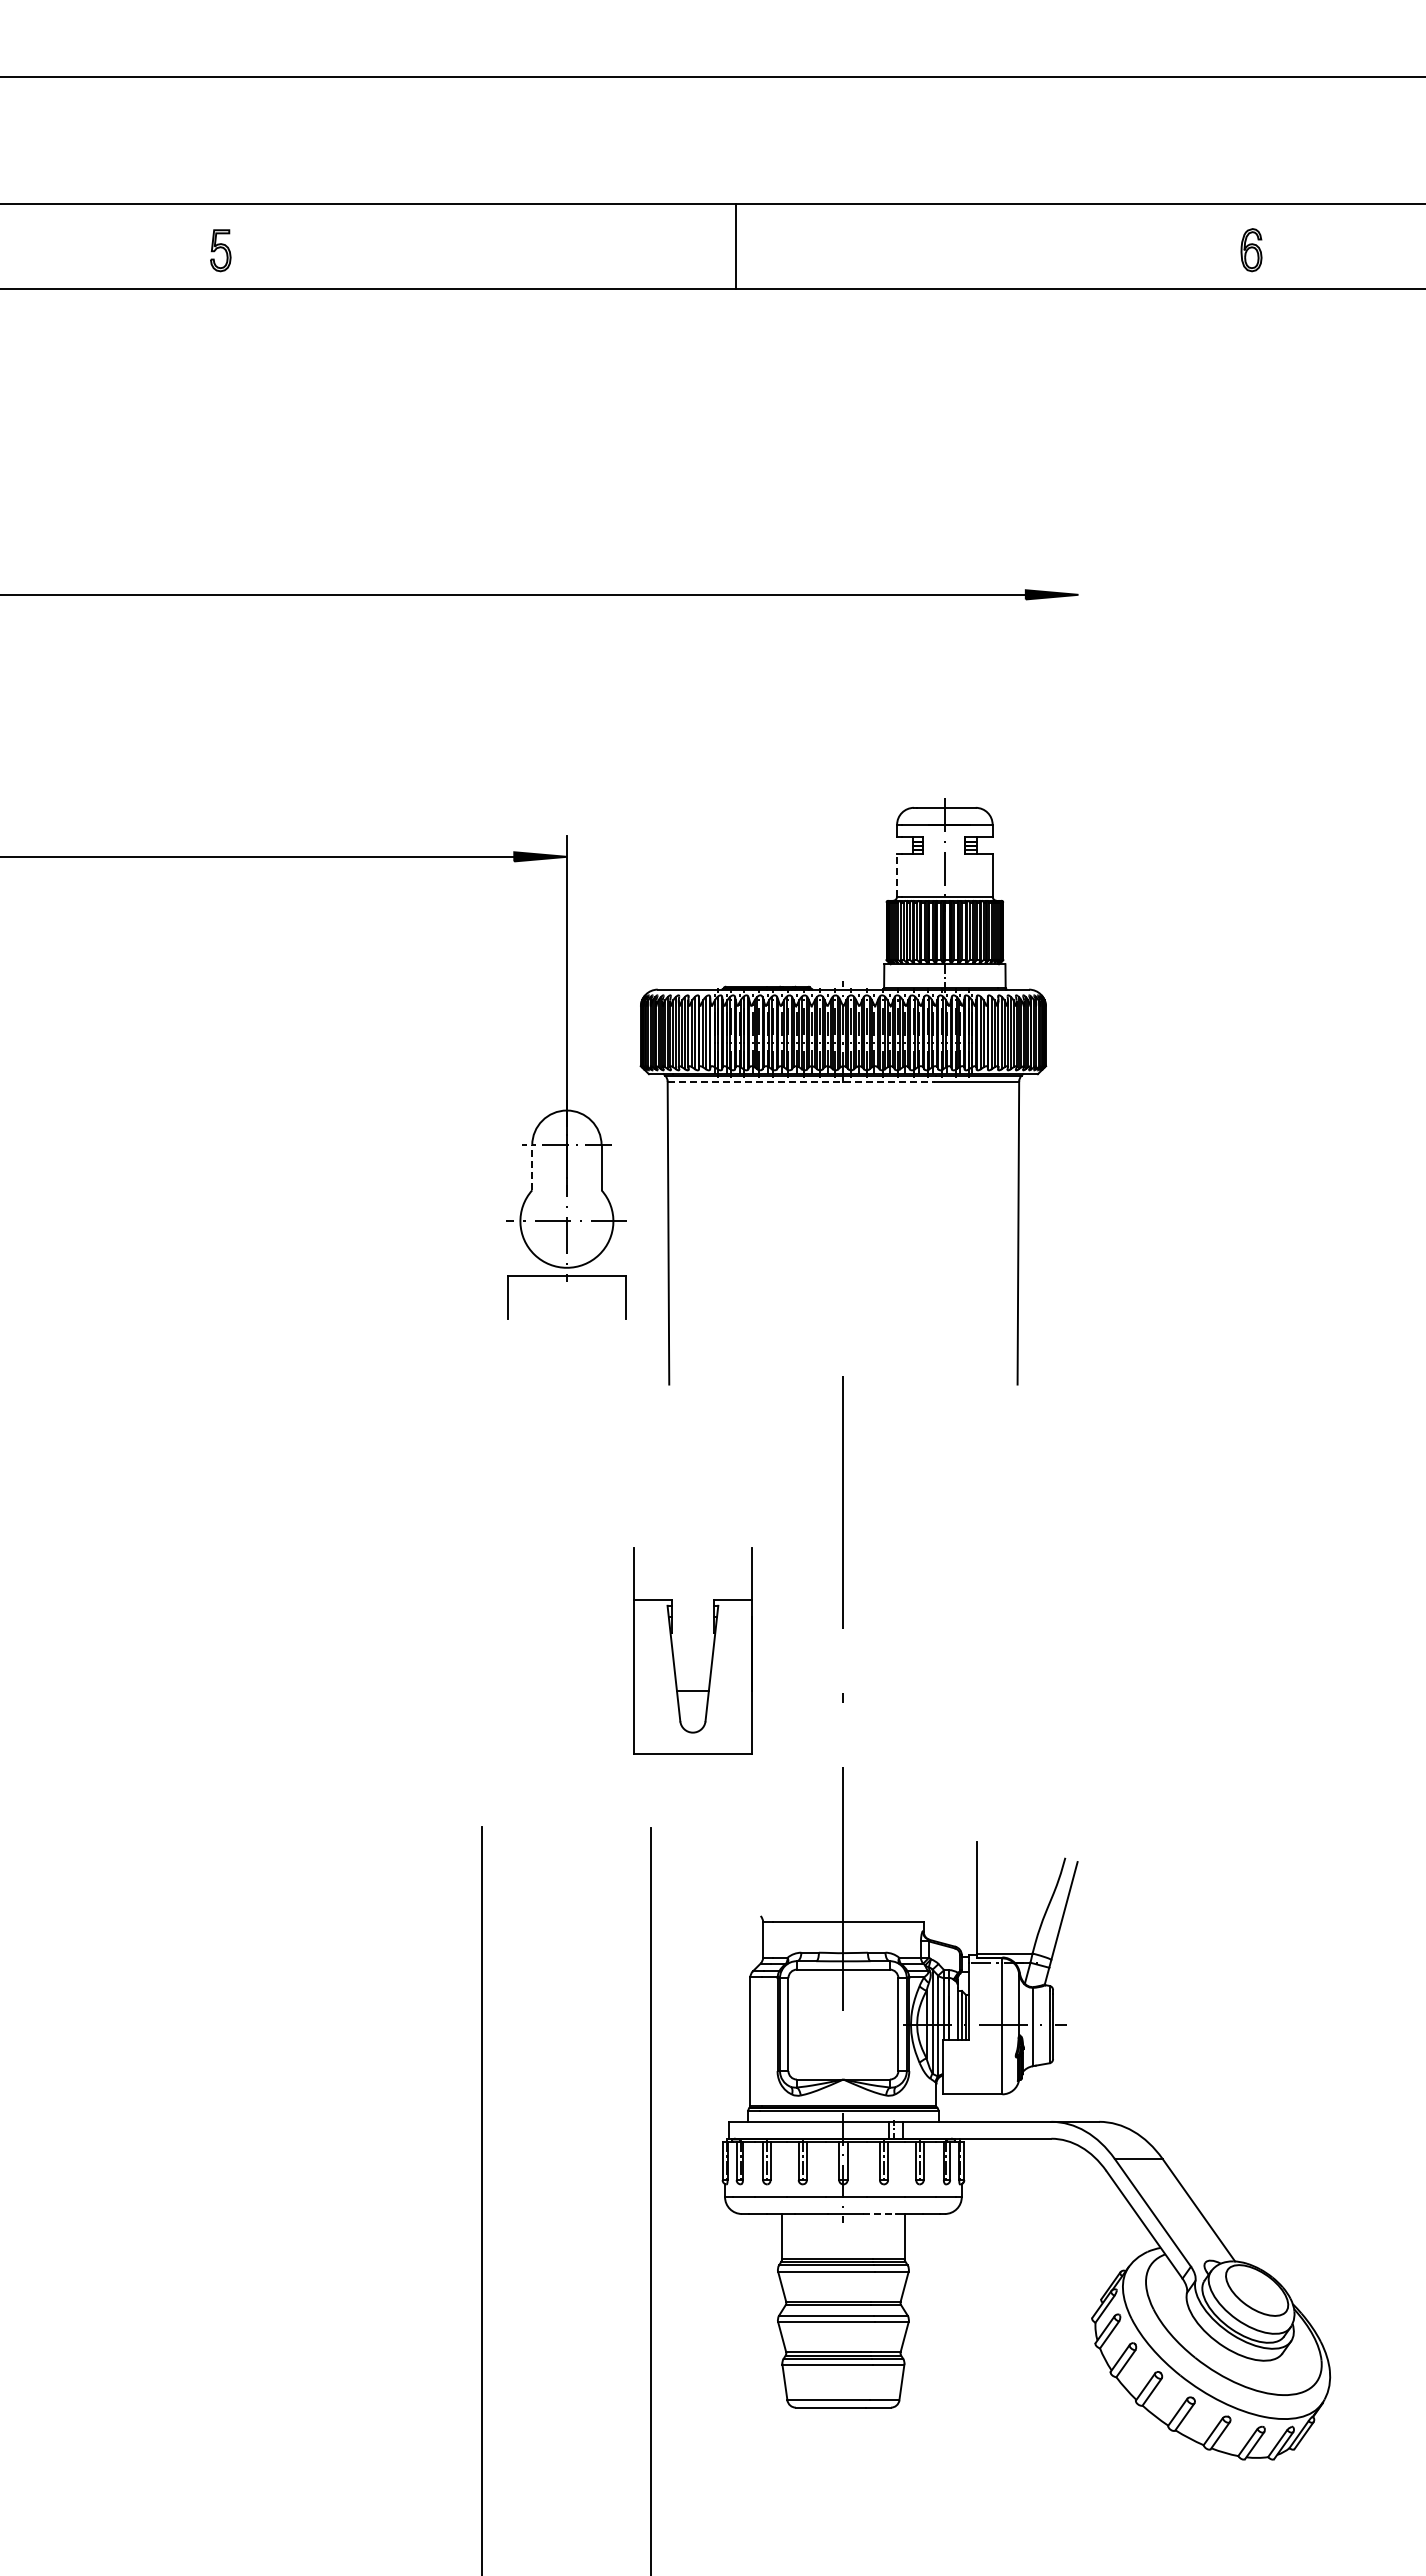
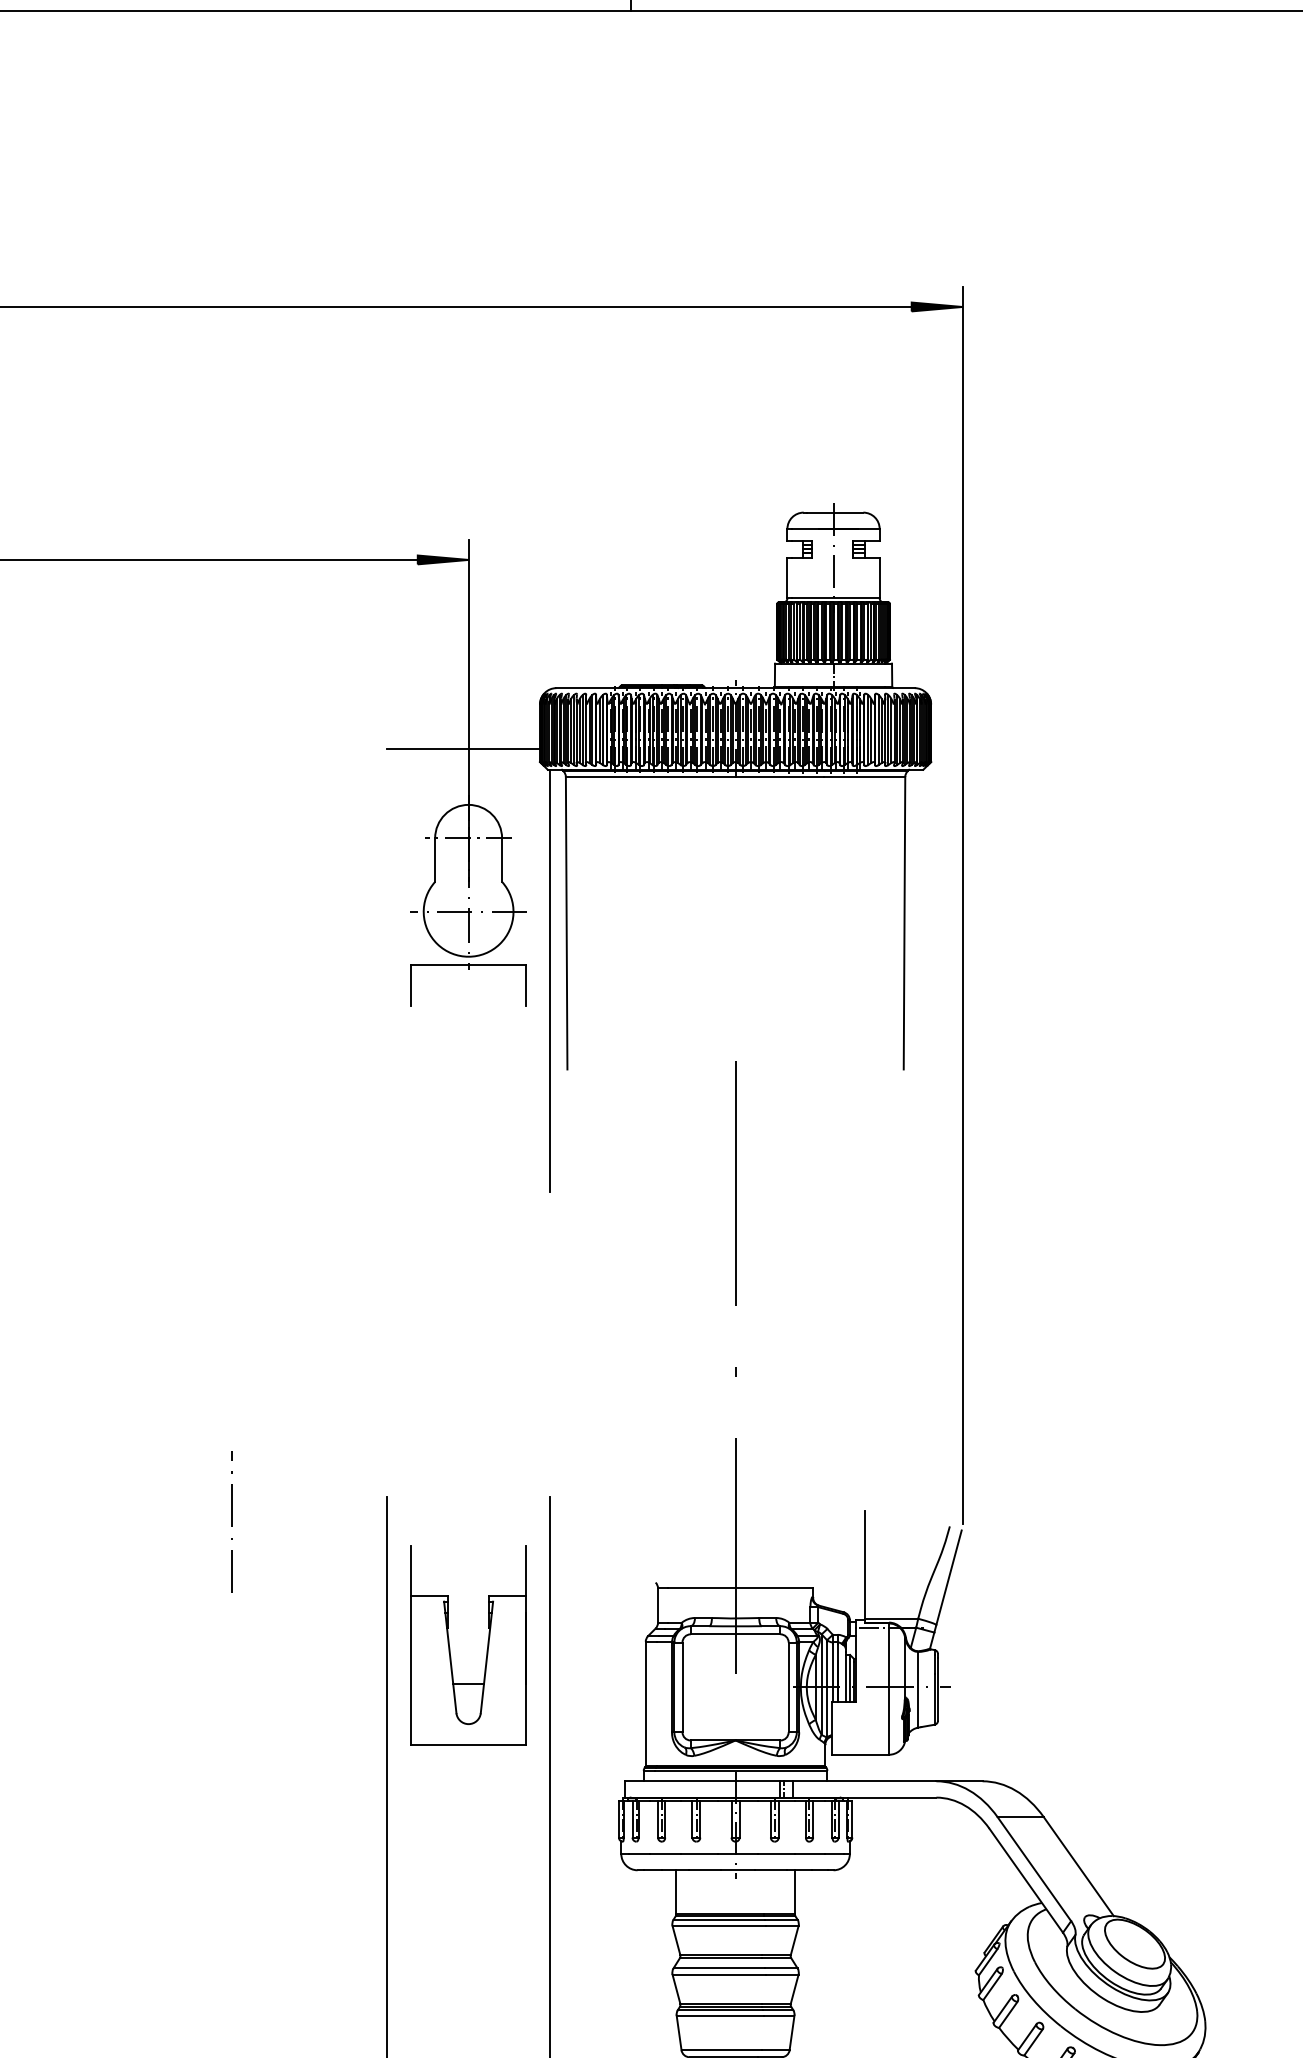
line: (897, 874) -> (787, 576), dashed -> solid
line: (561, 1052) -> (463, 748), added
line: (801, 1081) -> (695, 776), dashed -> solid
line: (532, 1167) -> (435, 859), dashed -> solid
line: (1078, 1214) -> (962, 905), added
line: (651, 1292) -> (550, 980), added
part: (674, 1656) -> (450, 1650), moved
line: (321, 1852) -> (231, 1521), added
line: (880, 2214) -> (771, 1870), dashed -> solid

